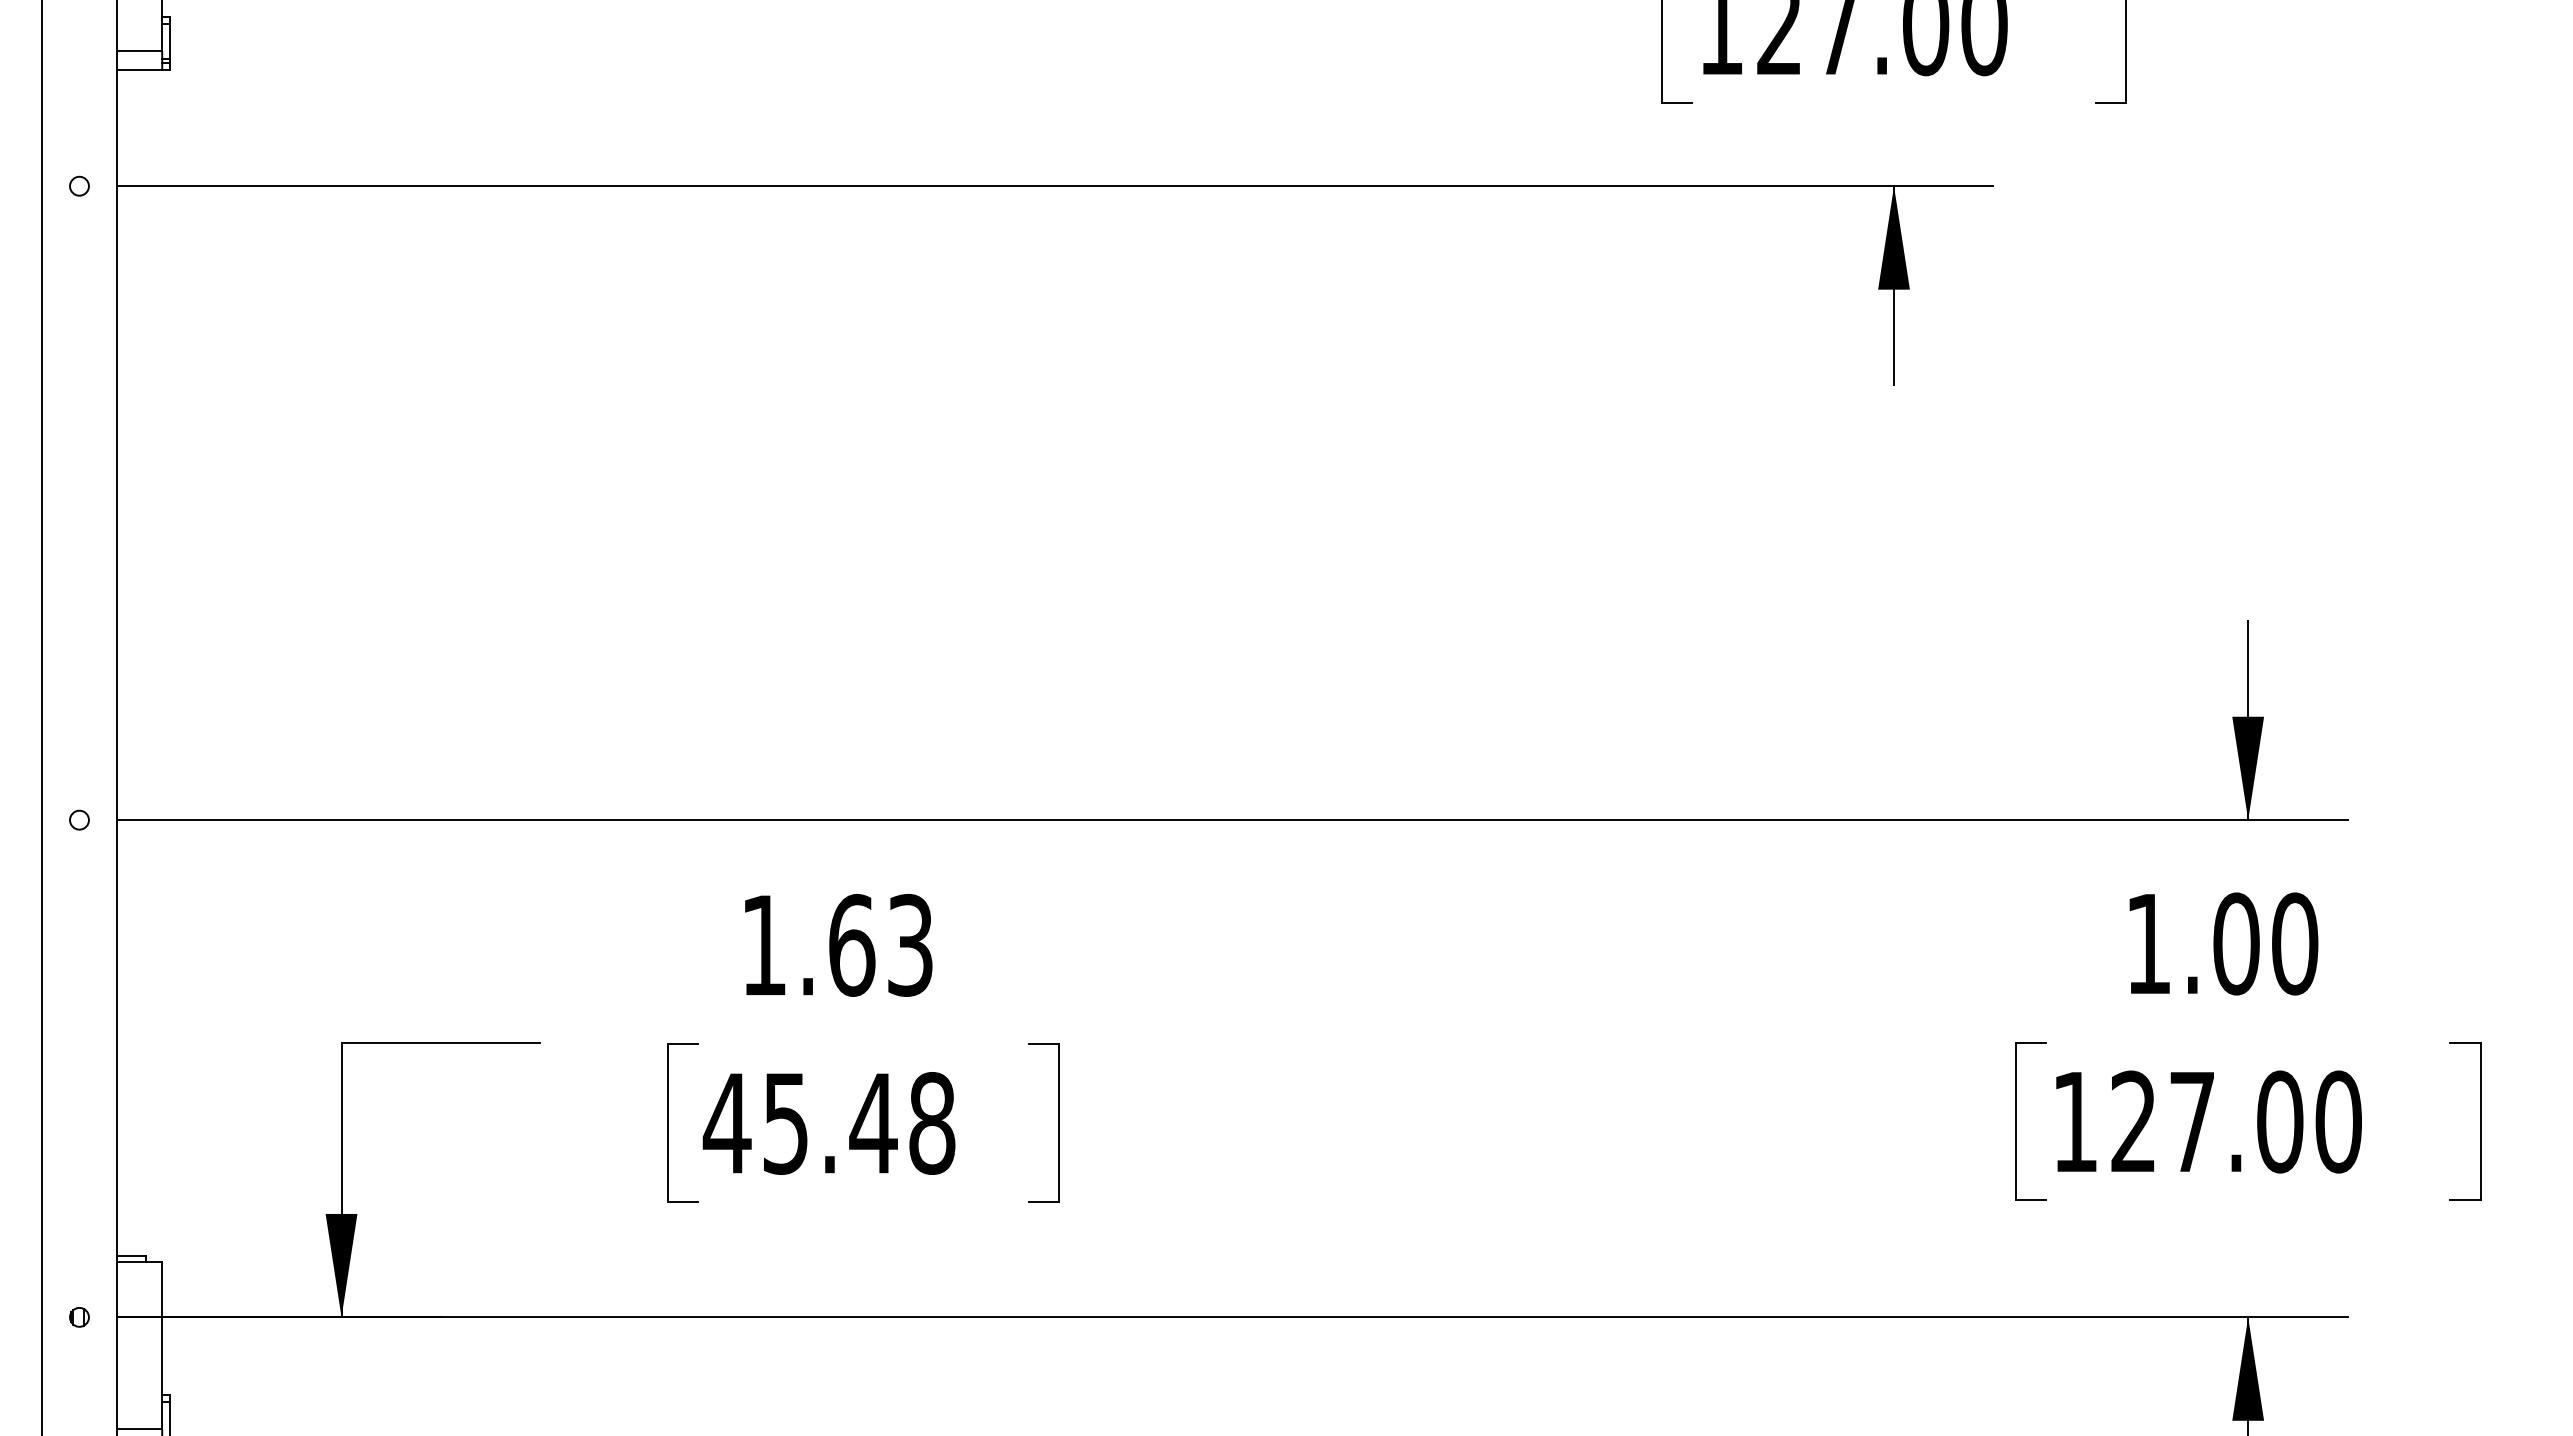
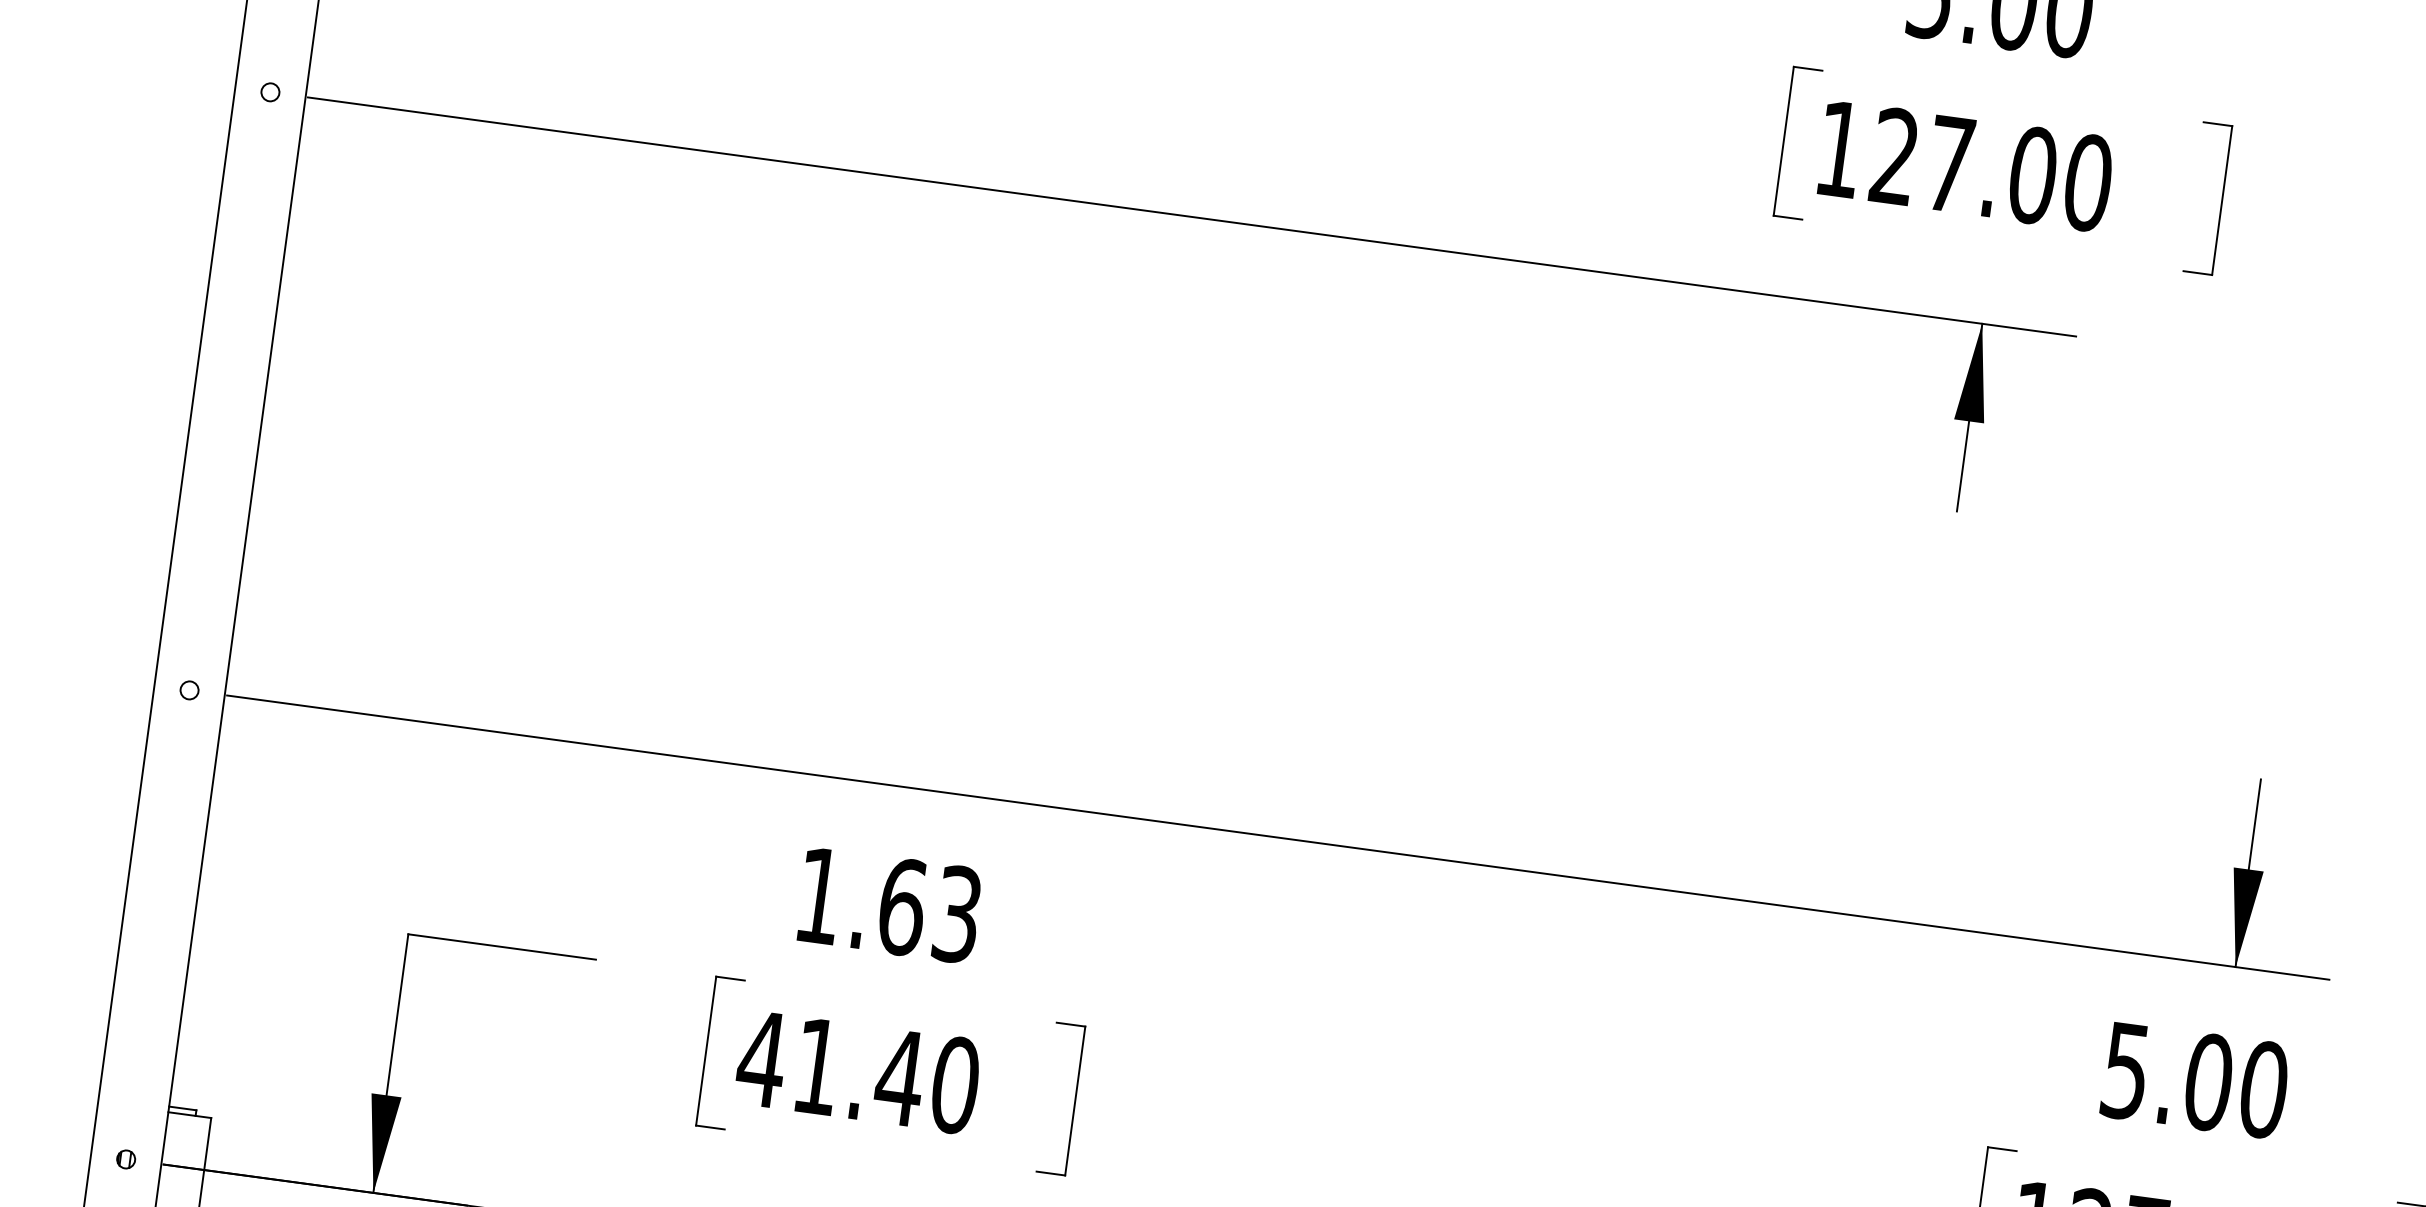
text: (2148, 944) -> (2125, 1071), 1.00 -> 5.00
text: (859, 1123) -> (886, 1076), 45.48 -> 41.40

